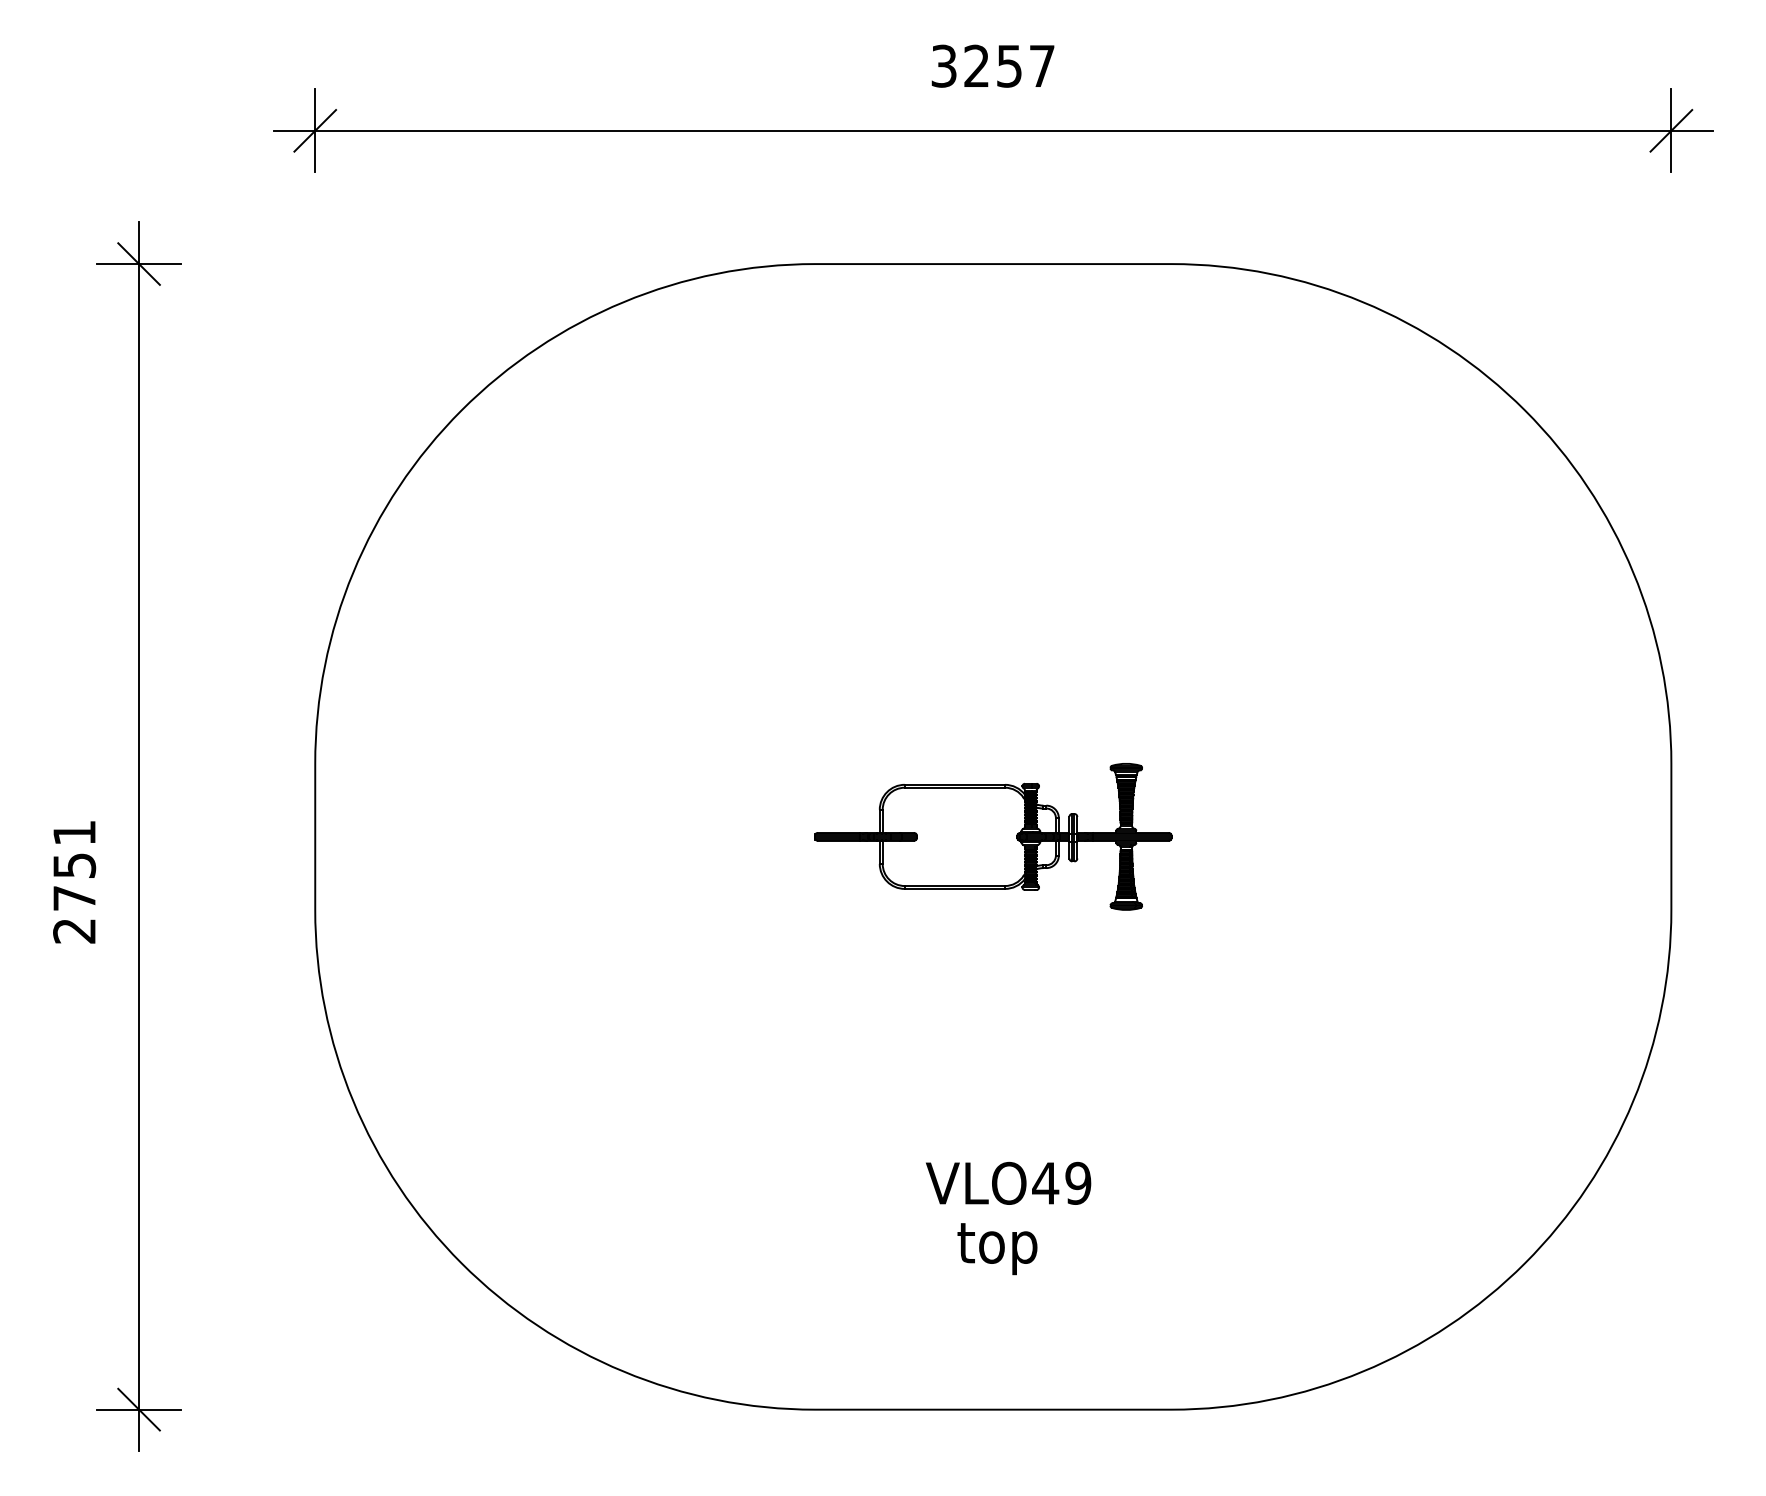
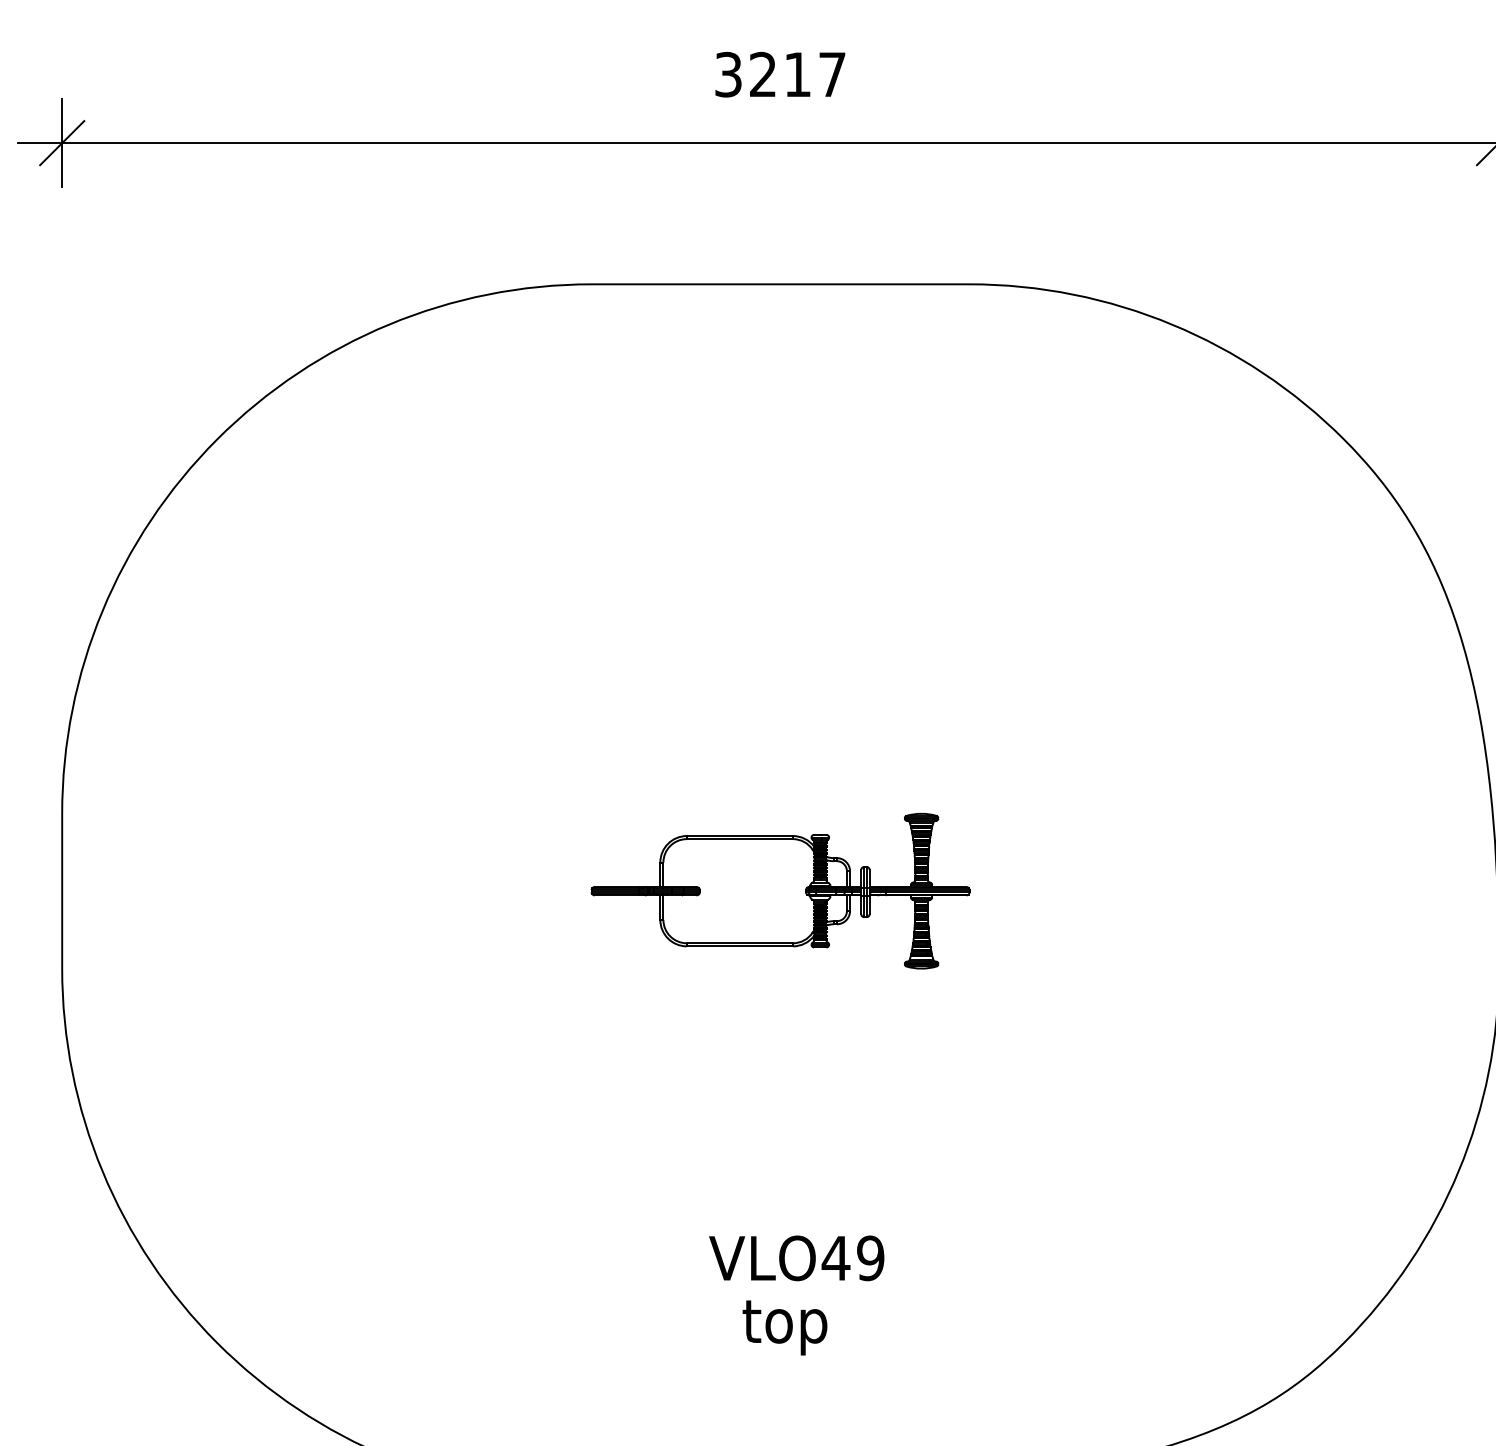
text: (1009, 66) -> (797, 74), 3257 -> 3217

